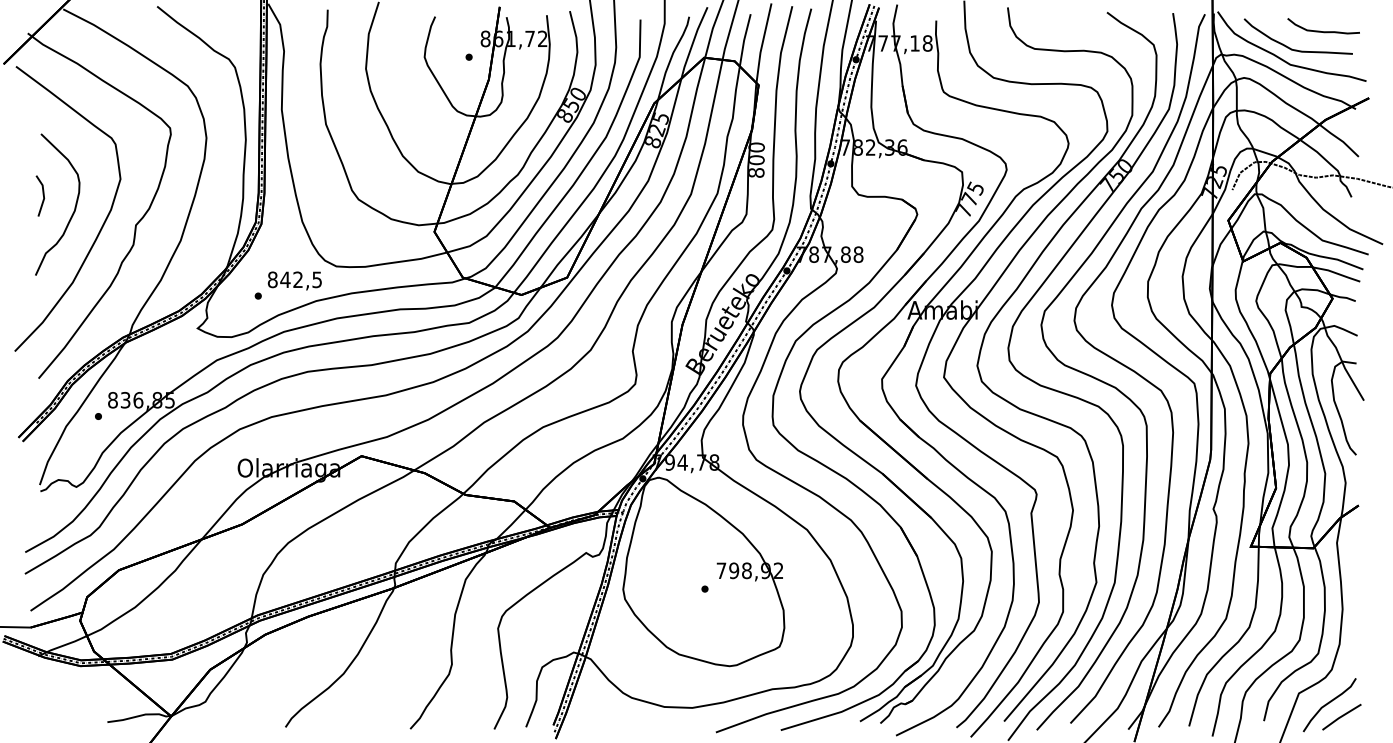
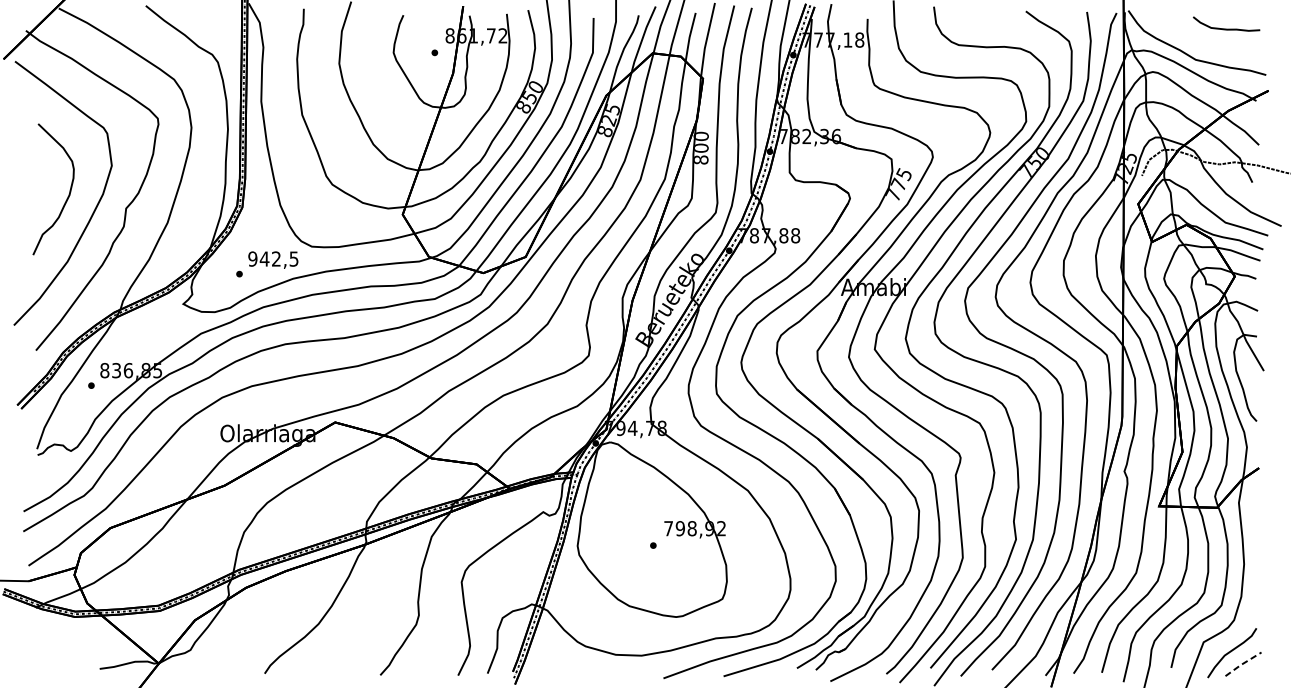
curve: (1292, 48) -> (1197, 44), removed
line: (42, 194) -> (39, 180), removed
text: (272, 279) -> (252, 258), 842,5 -> 942,5
line: (1341, 716) -> (1243, 663), solid -> dashed

